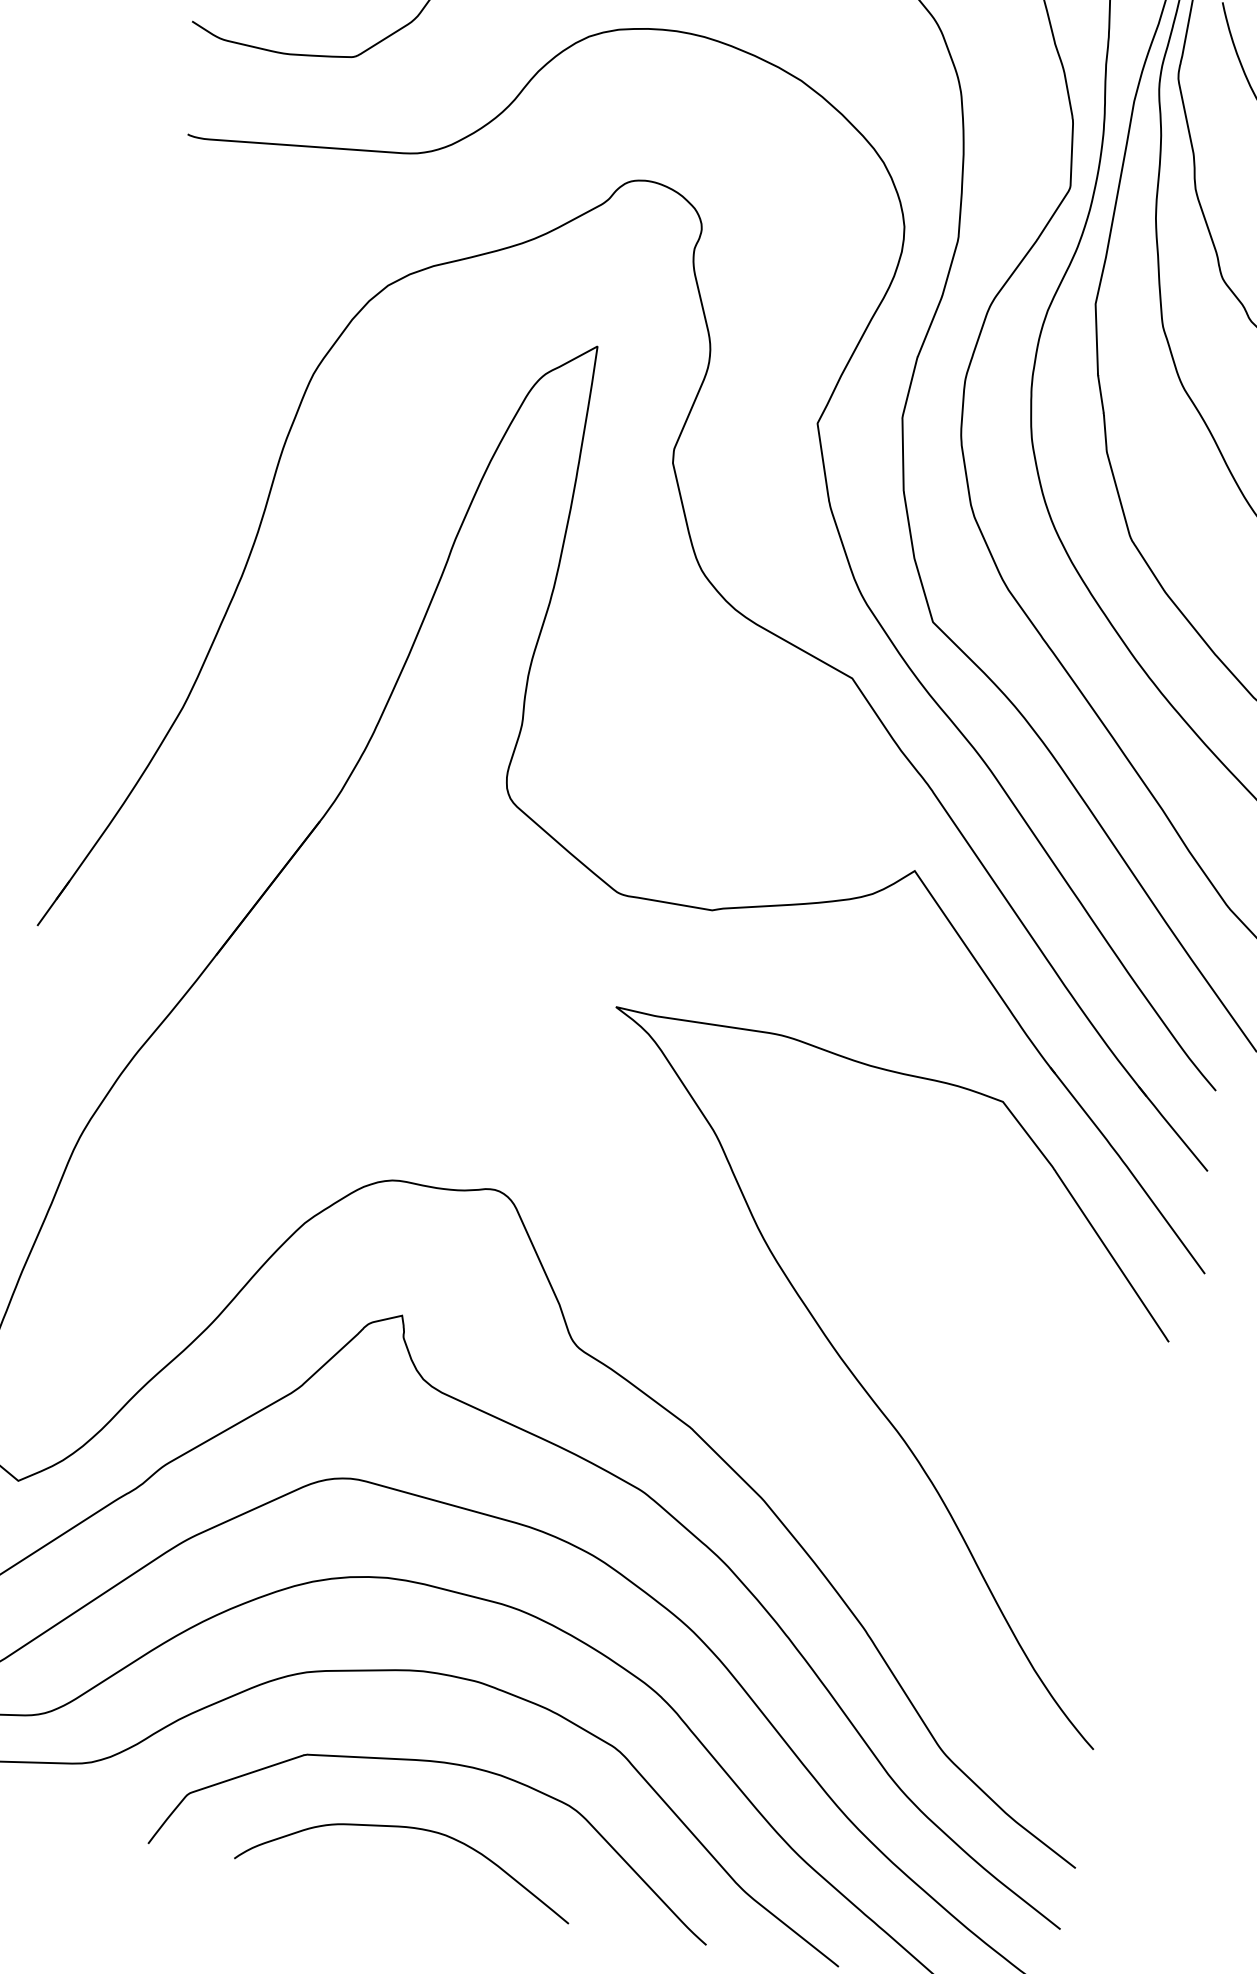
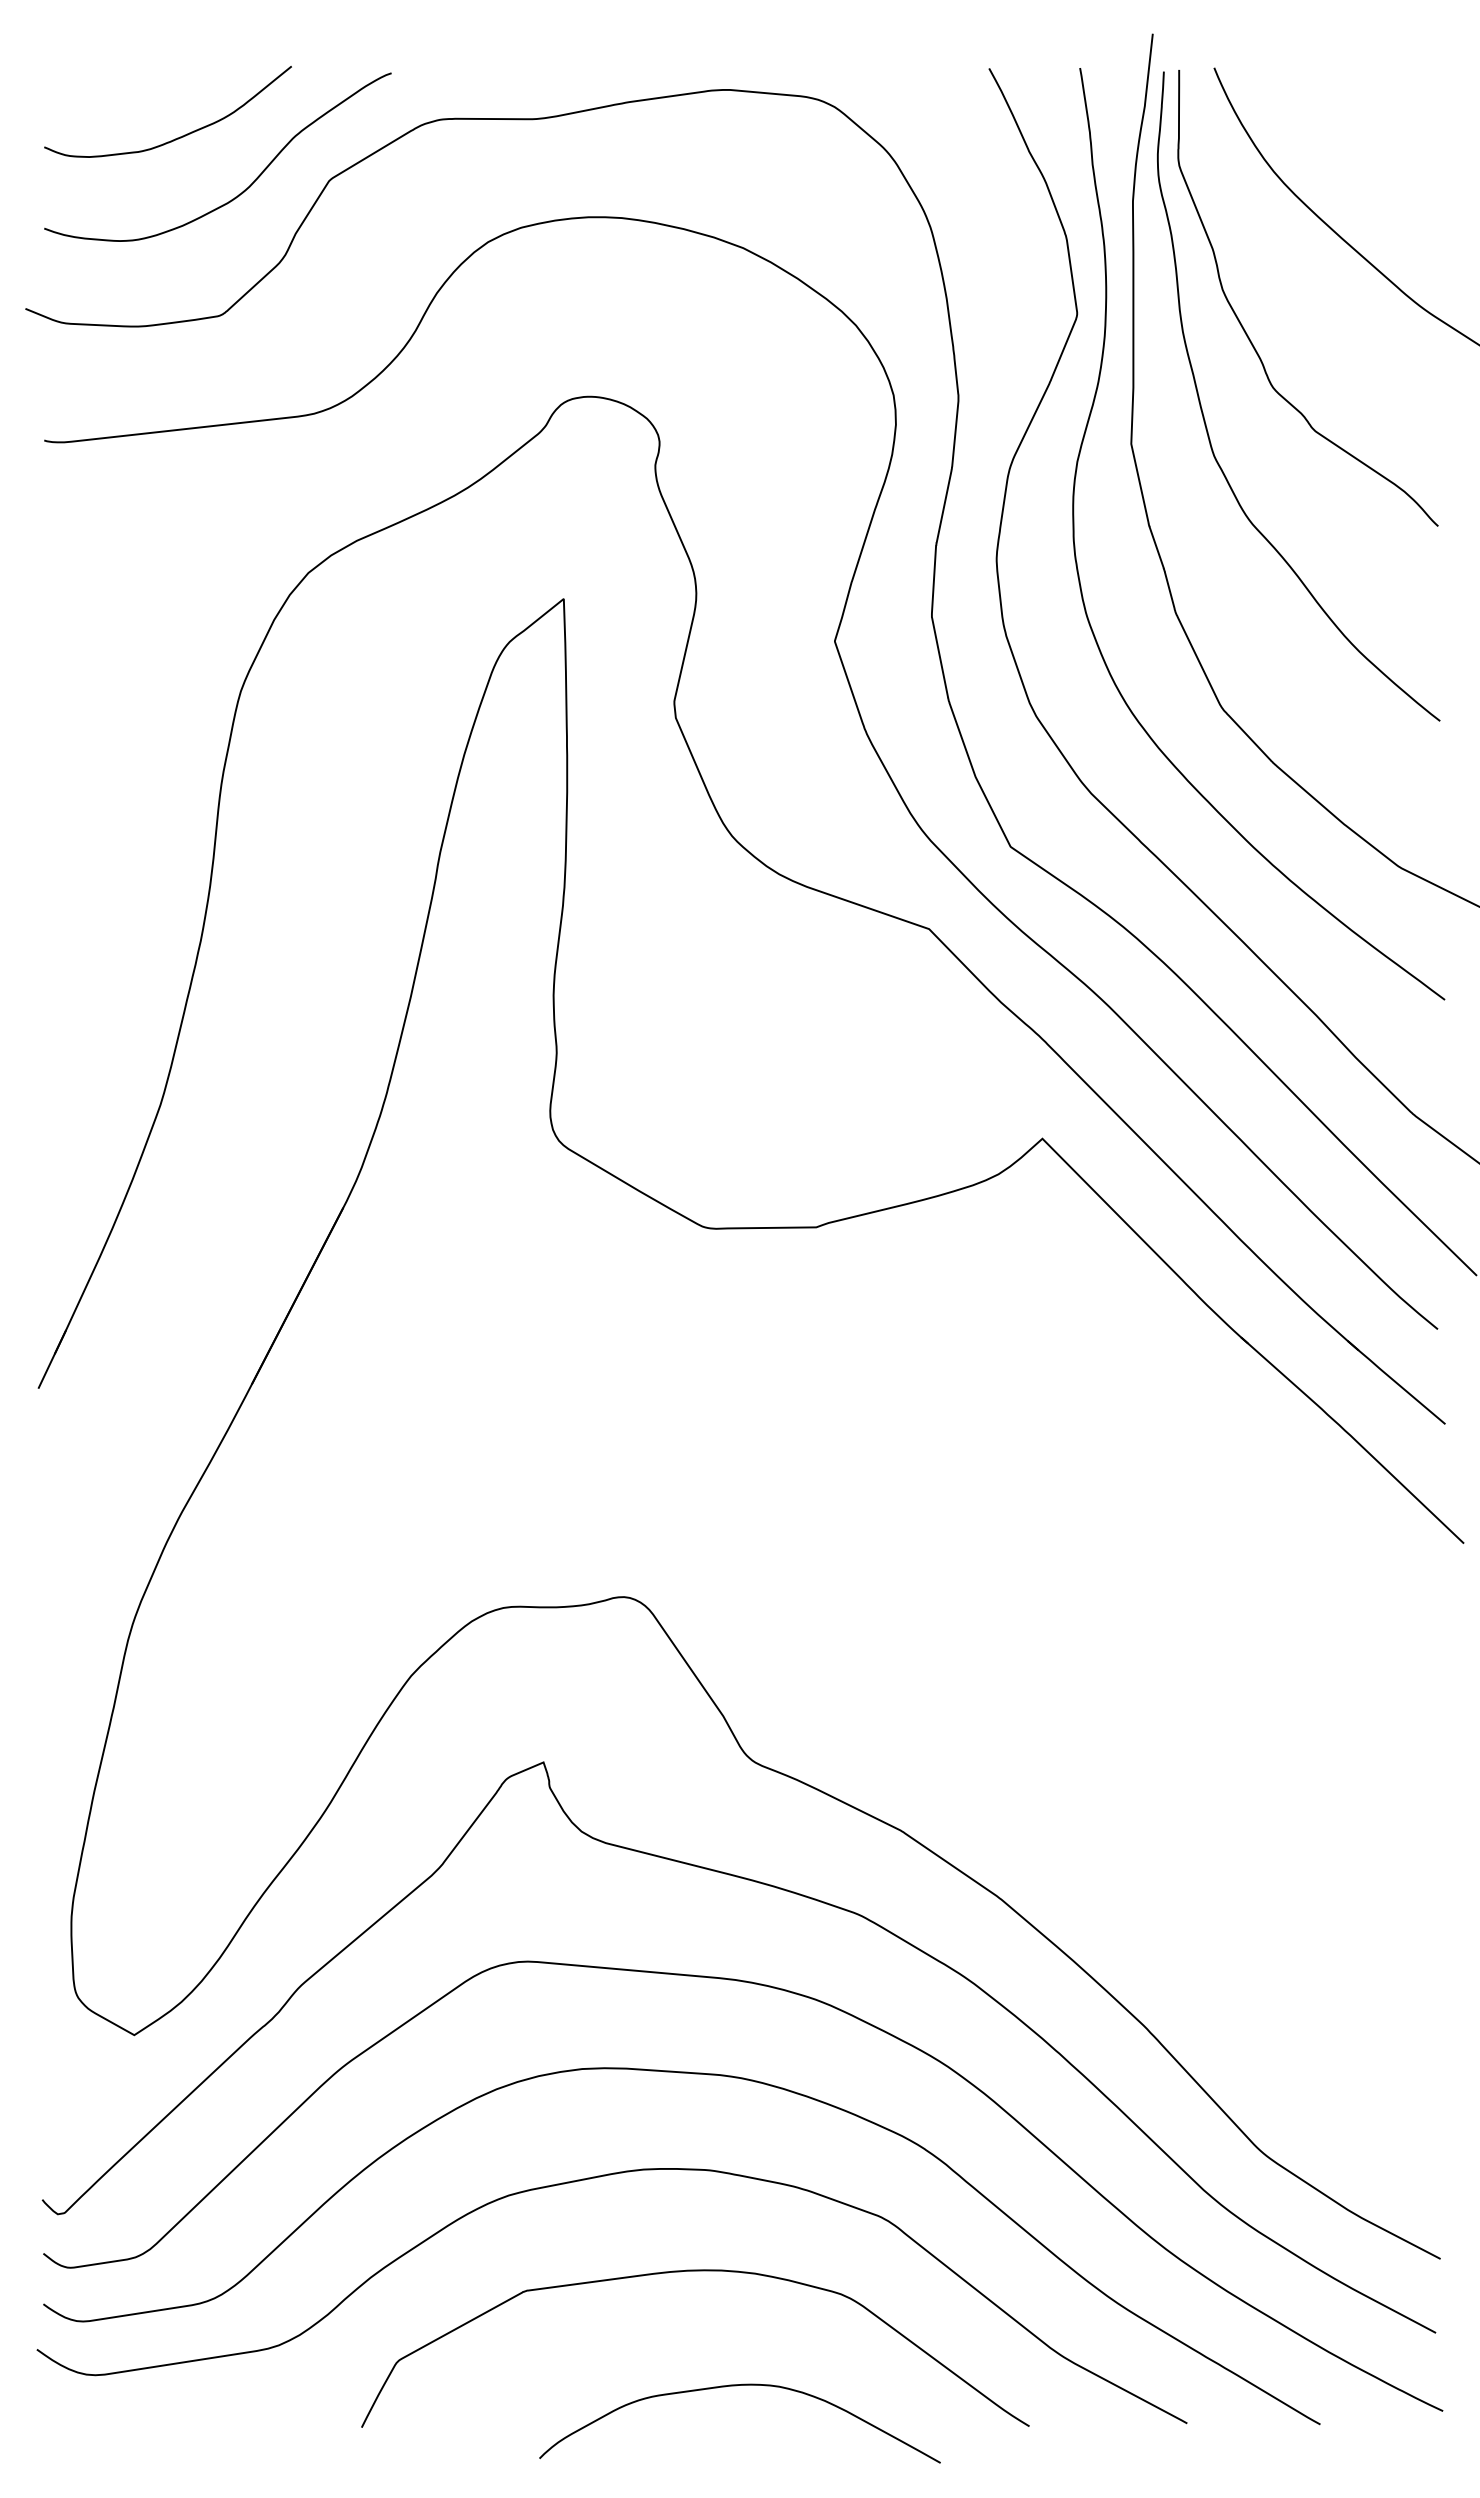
curve: (855, 1377) -> (1081, 1737), removed
curve: (409, 1828) -> (736, 2386), moved

